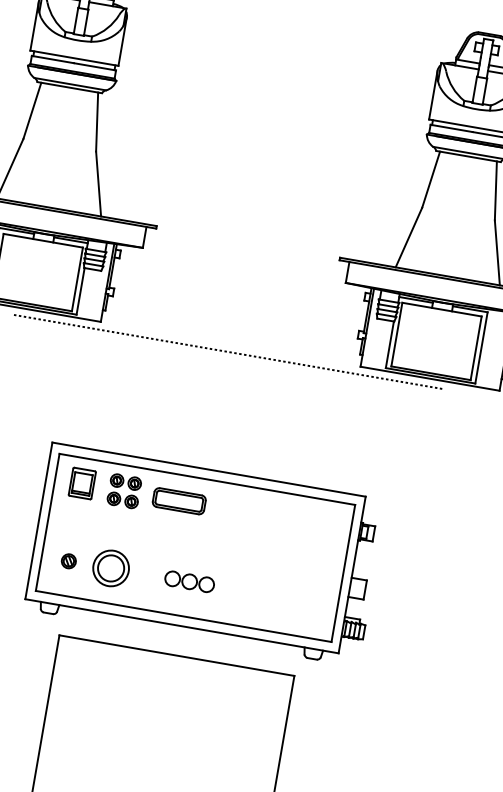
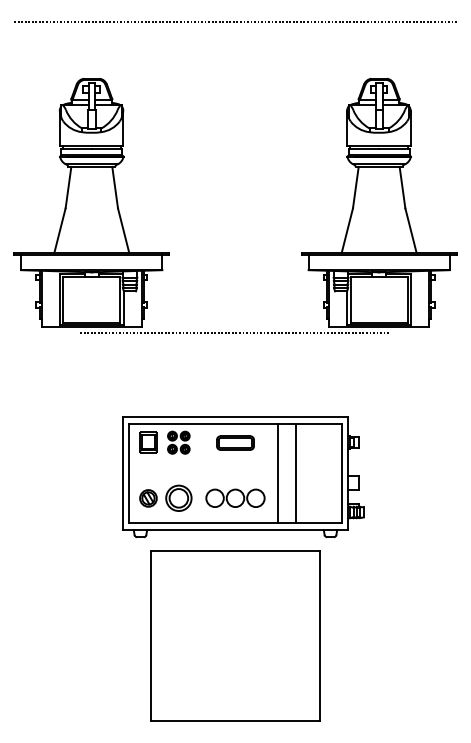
part: (179, 500) -> (235, 442), moved
line: (255, 557) -> (278, 473), added
part: (68, 561) -> (148, 498), size x1.67
line: (278, 561) -> (295, 473), added
part: (189, 580) -> (235, 497), size x1.67

